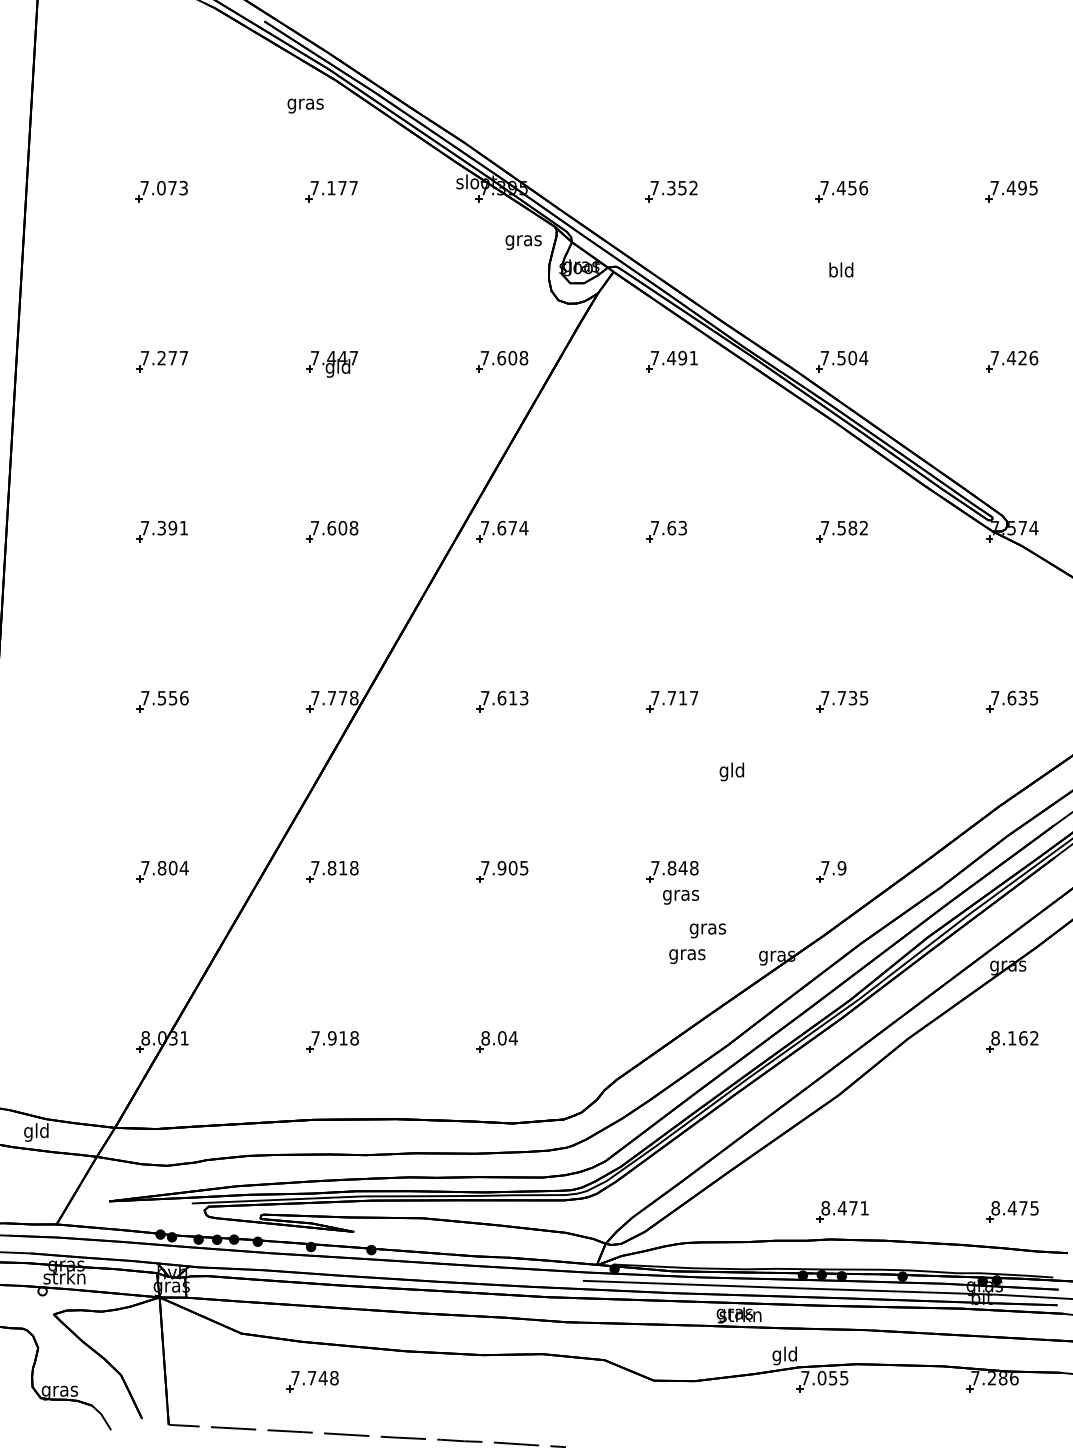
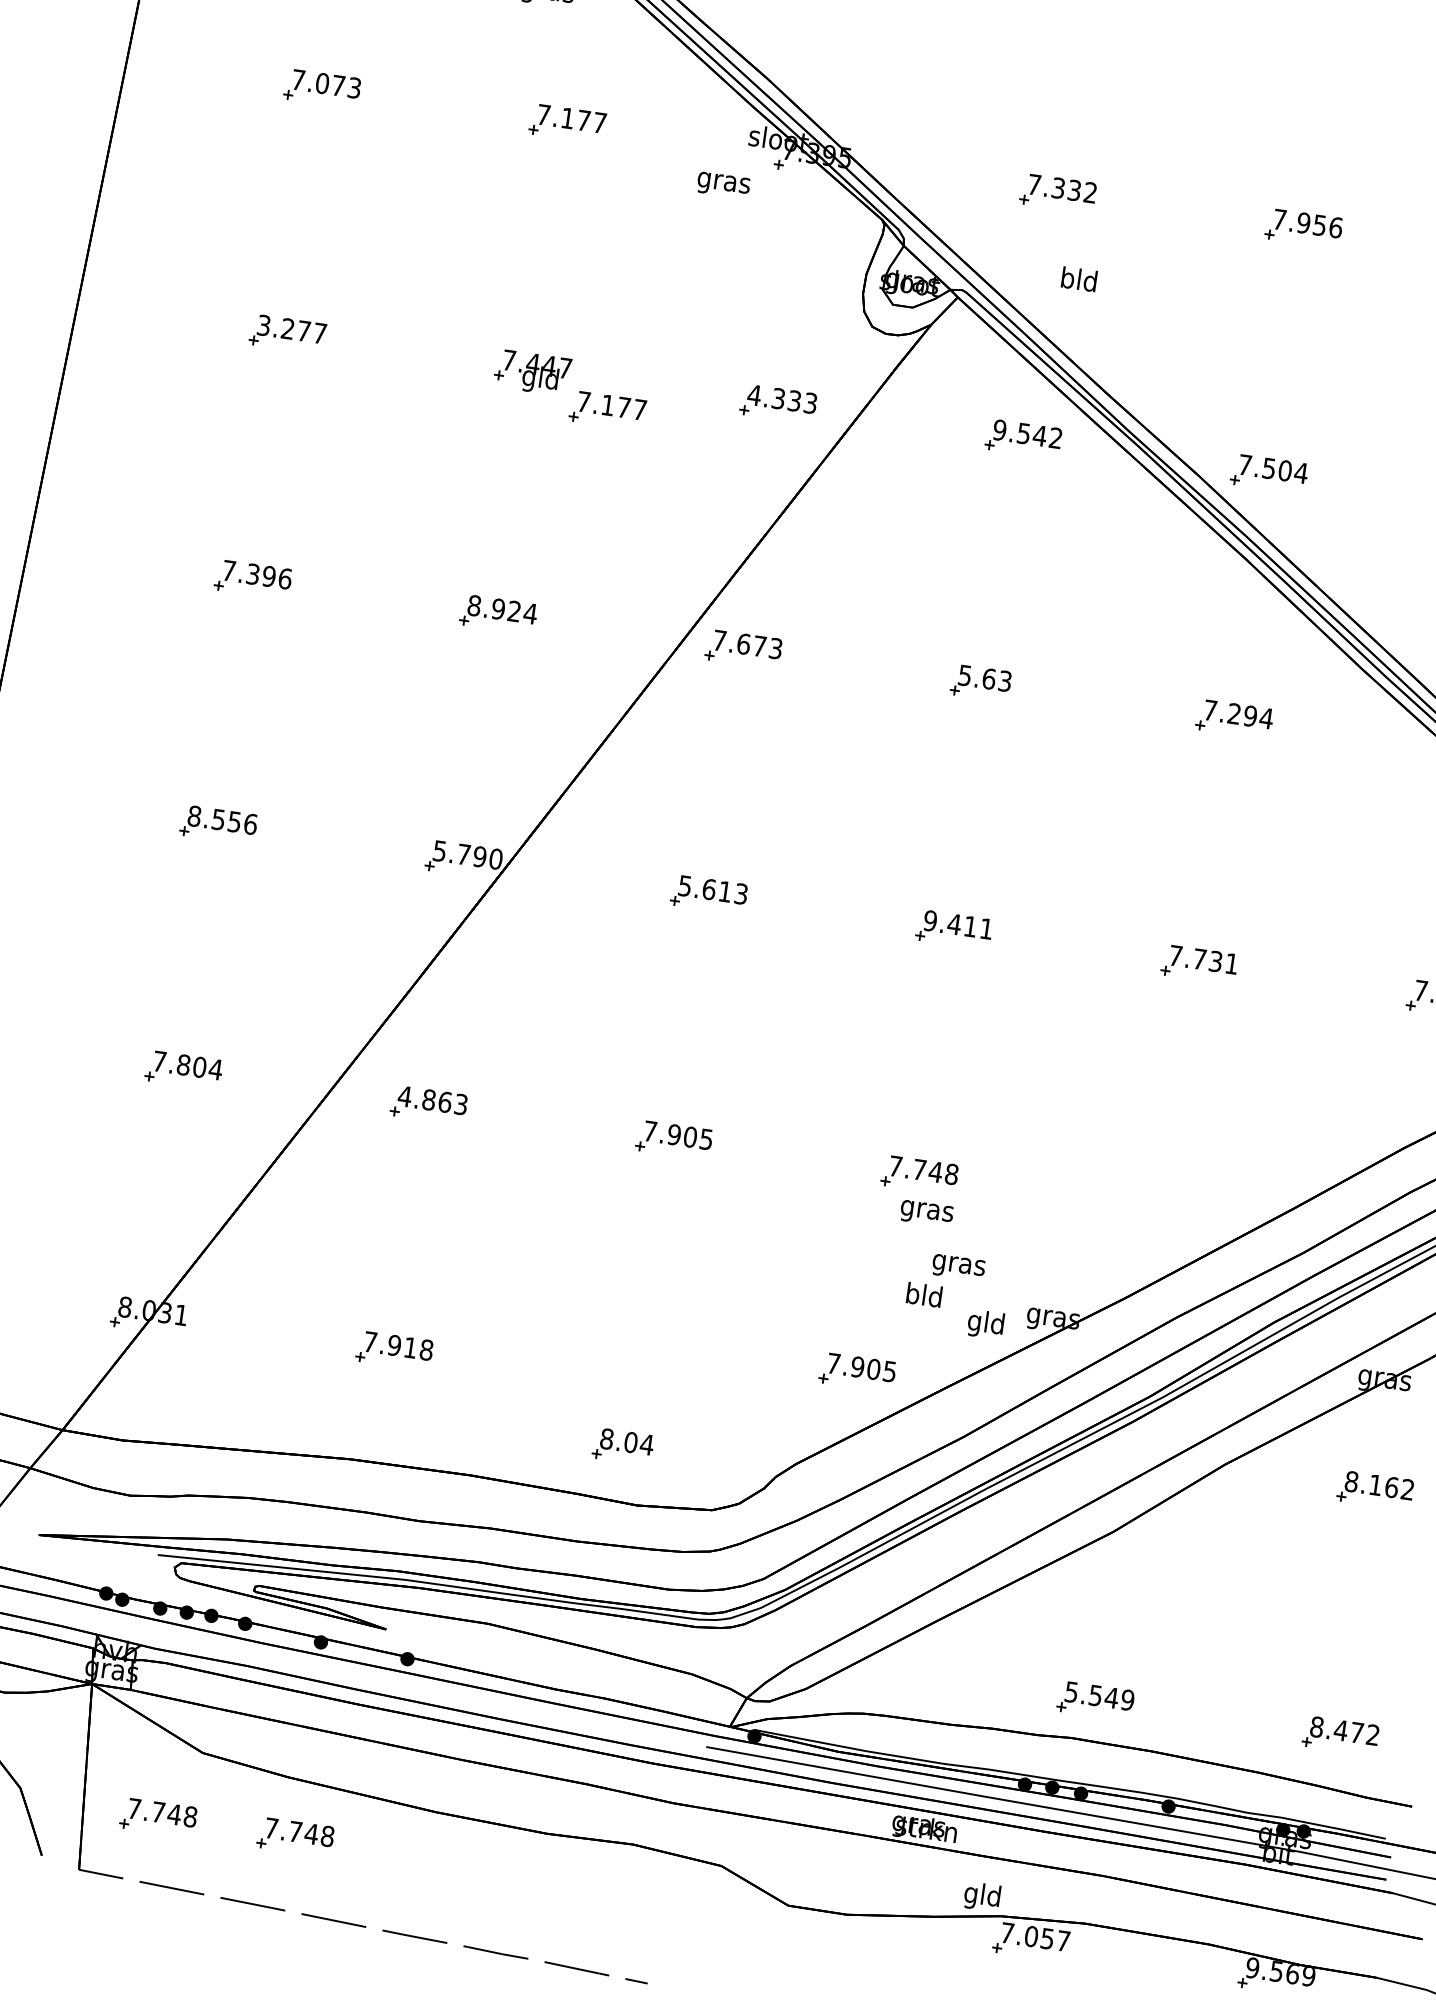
text: (682, 187) -> (1074, 189), 7.352 -> 7.332
text: (840, 187) -> (1302, 222), 7.456 -> 7.956
text: (523, 242) -> (723, 185), moved
text: (841, 269) -> (1079, 278), moved
text: (144, 357) -> (263, 324), 7.277 -> 3.277
text: (504, 357) -> (782, 398), 7.608 -> 4.333
text: (673, 357) -> (1026, 433), 7.491 -> 9.542
part: (386, 382) -> (607, 410), added
text: (183, 527) -> (284, 577), 7.391 -> 7.396
text: (334, 527) -> (502, 608), 7.608 -> 8.924
text: (523, 527) -> (775, 647), 7.674 -> 7.673
text: (852, 527) -> (1250, 715), 7.582 -> 7.294
text: (655, 528) -> (965, 676), 7.63 -> 5.63
text: (145, 697) -> (194, 815), 7.556 -> 8.556
text: (334, 697) -> (467, 854), 7.778 -> 5.790
text: (674, 697) -> (958, 923), 7.717 -> 9.411
text: (485, 698) -> (685, 886), 7.613 -> 5.613
text: (864, 698) -> (1232, 964), 7.735 -> 7.731
text: (731, 771) -> (985, 1323), moved
text: (334, 867) -> (432, 1099), 7.818 -> 4.863
text: (671, 868) -> (918, 1170), 7.848 -> 7.748
part: (831, 871) -> (1149, 1207), removed
text: (687, 954) -> (924, 1297), gras -> bld
part: (649, 1011) -> (857, 1371), added
part: (496, 1041) -> (621, 1445), moved
text: (844, 1208) -> (1098, 1696), 8.471 -> 5.549
text: (1034, 1208) -> (1372, 1735), 8.475 -> 8.472
text: (994, 1377) -> (1280, 1971), 7.286 -> 9.569
text: (844, 1378) -> (1063, 1941), 7.055 -> 7.057
part: (217, 1381) -> (158, 1817), added

